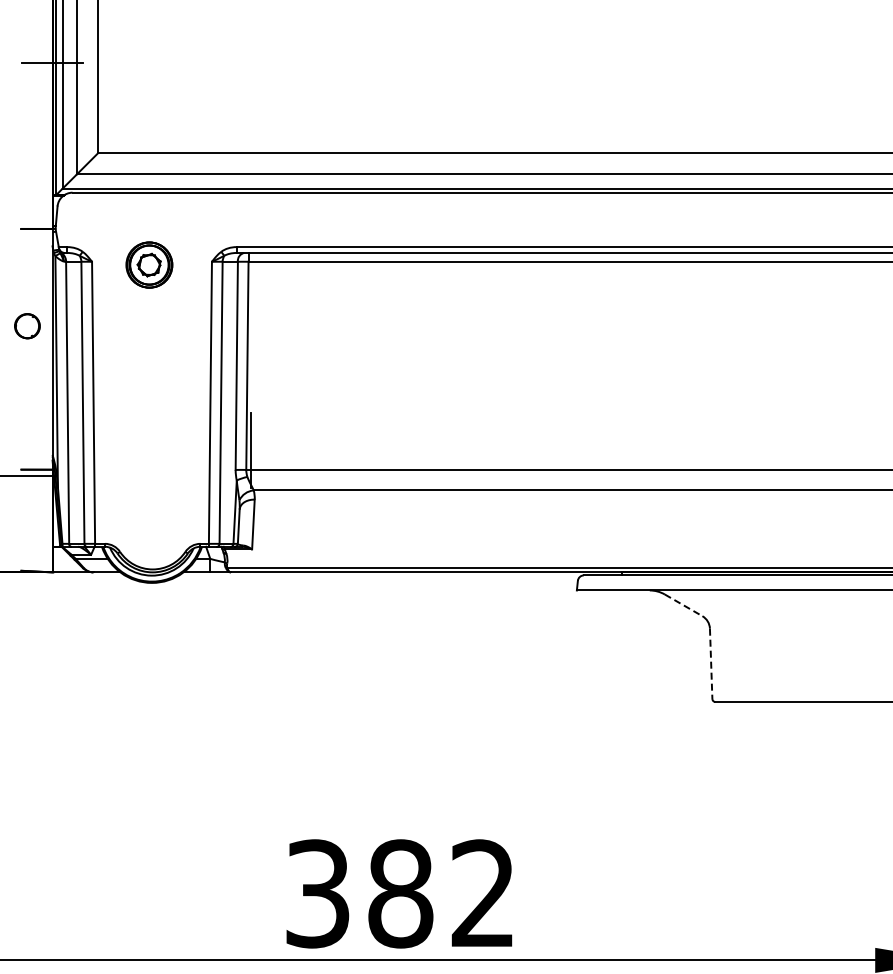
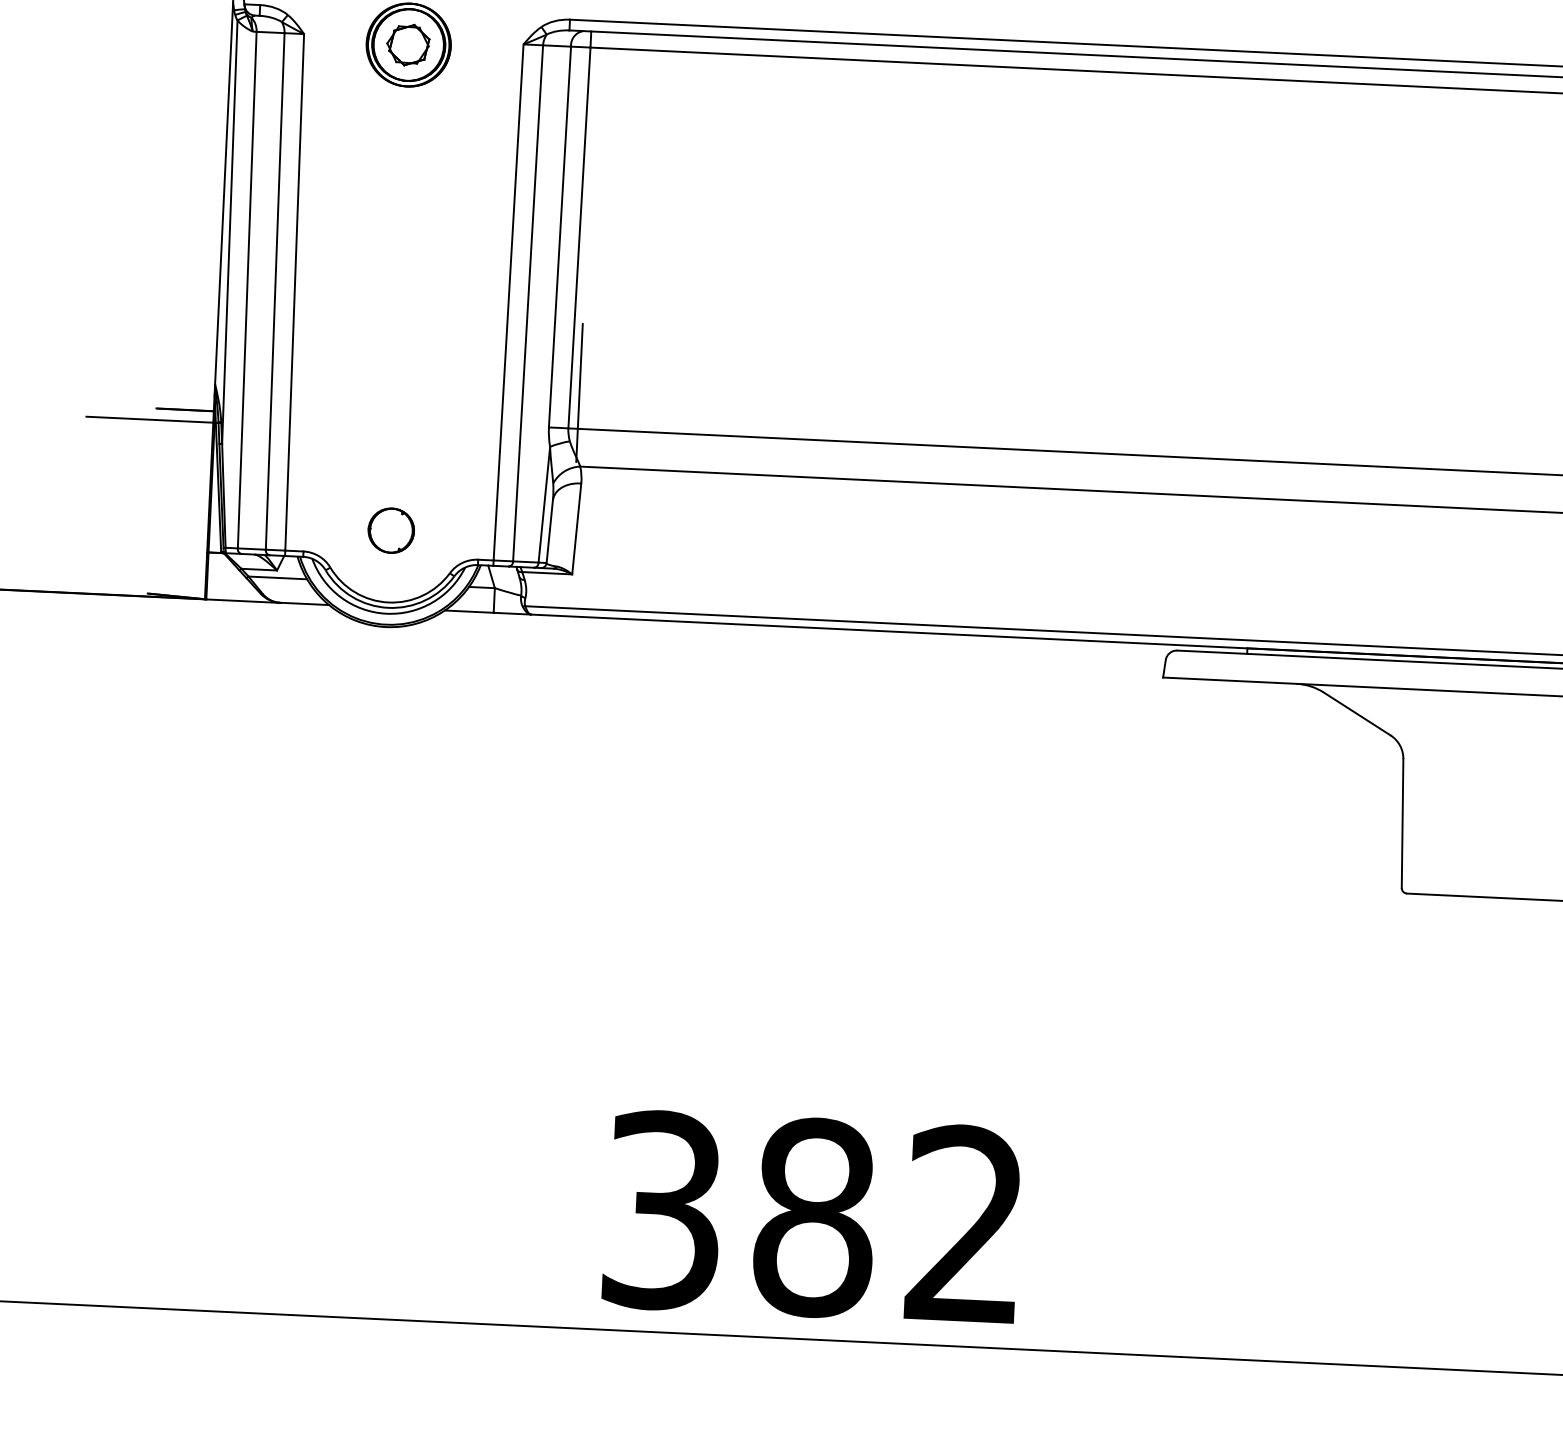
circle: (27, 326) -> (391, 531), moved
line: (683, 605) -> (1356, 714), dashed -> solid
line: (711, 664) -> (1403, 824), dashed -> solid

